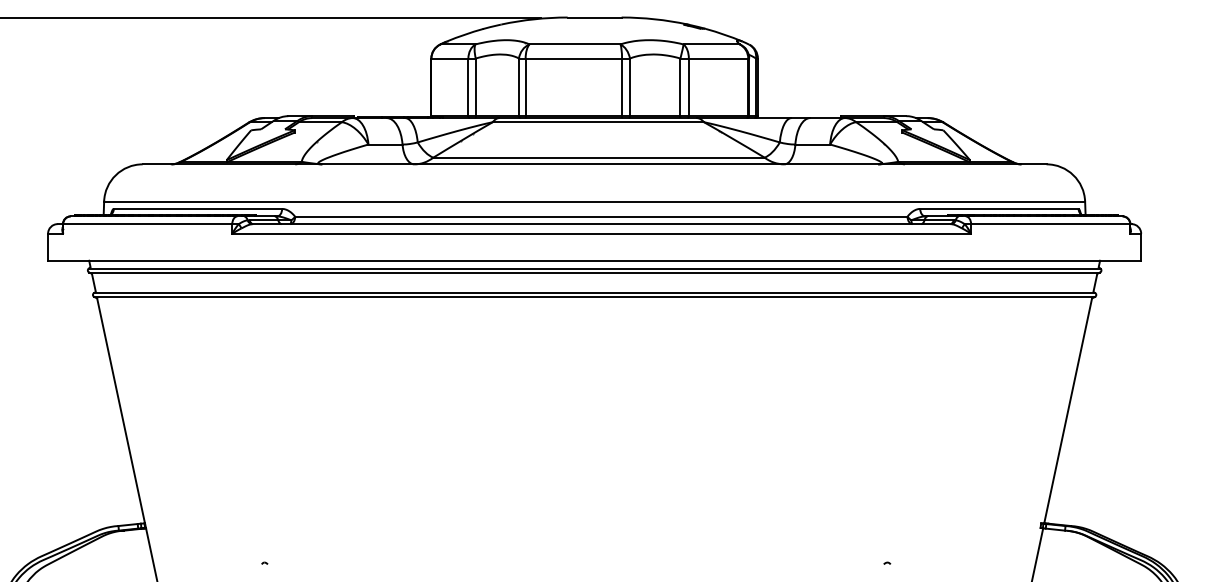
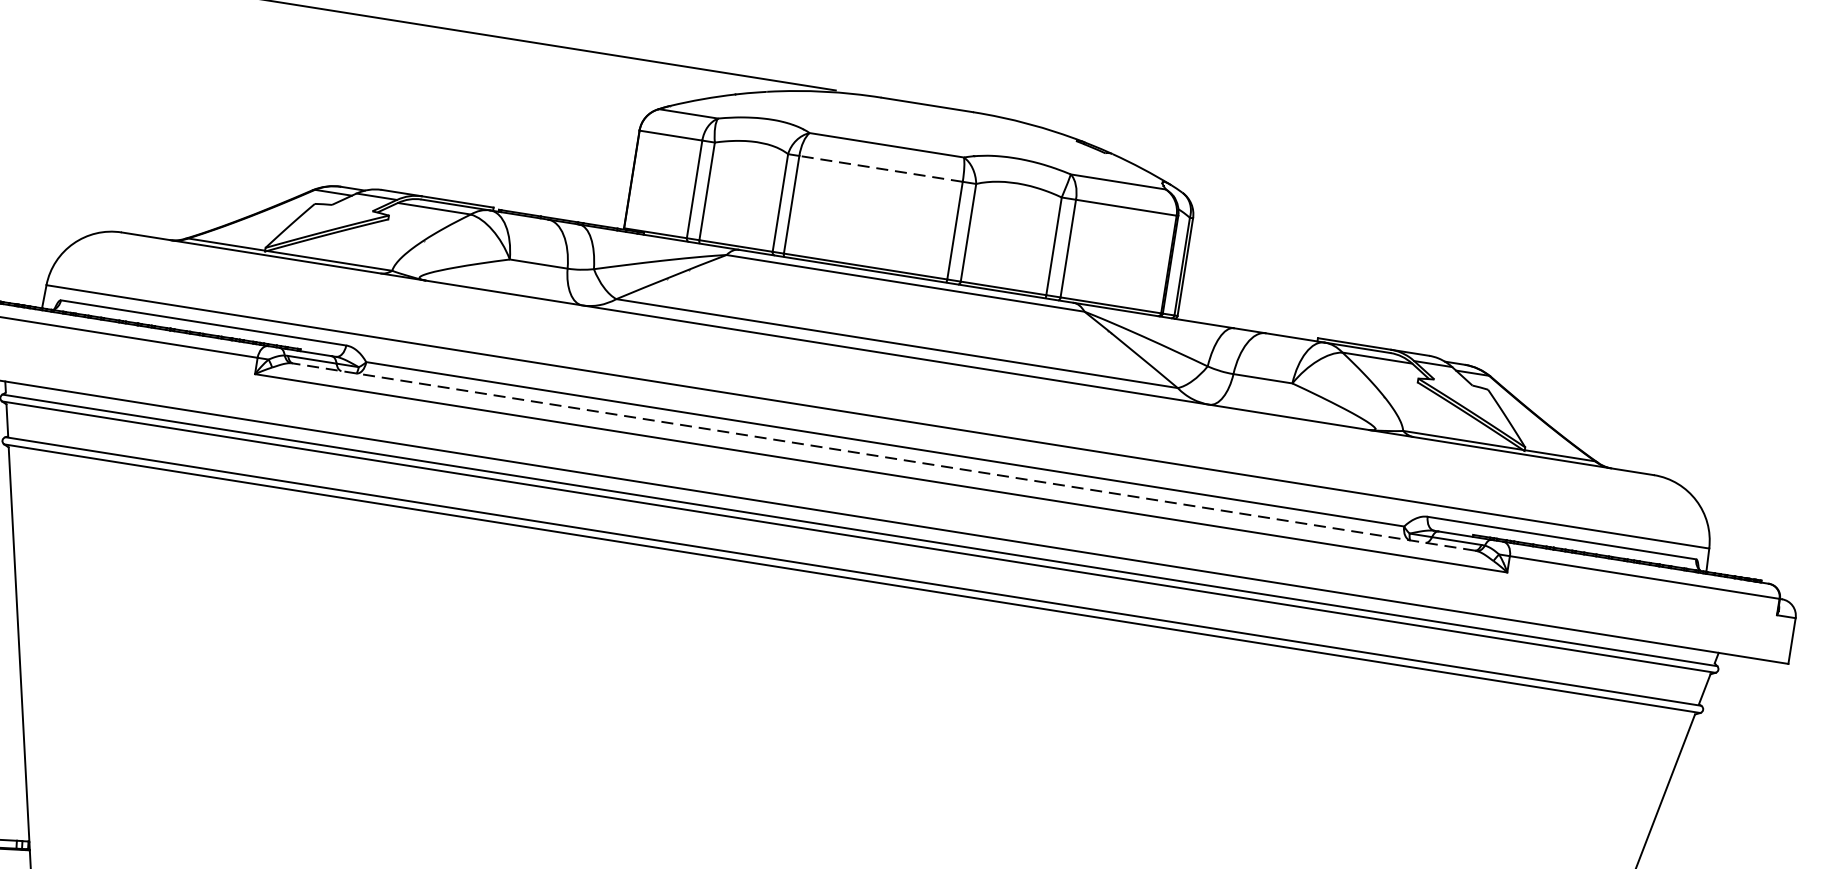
line: (573, 58) -> (880, 168), solid -> dashed
line: (601, 224) -> (883, 457), solid -> dashed

